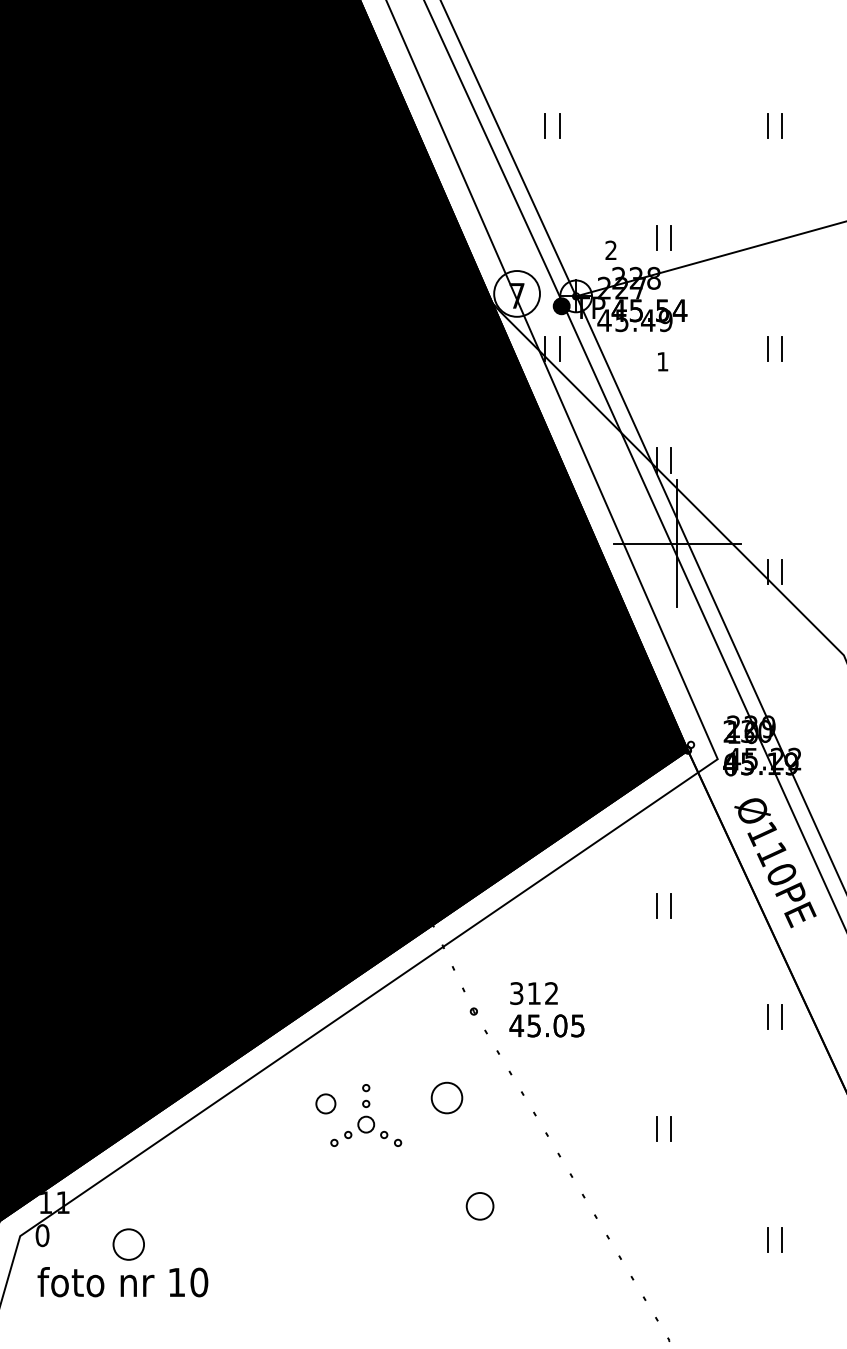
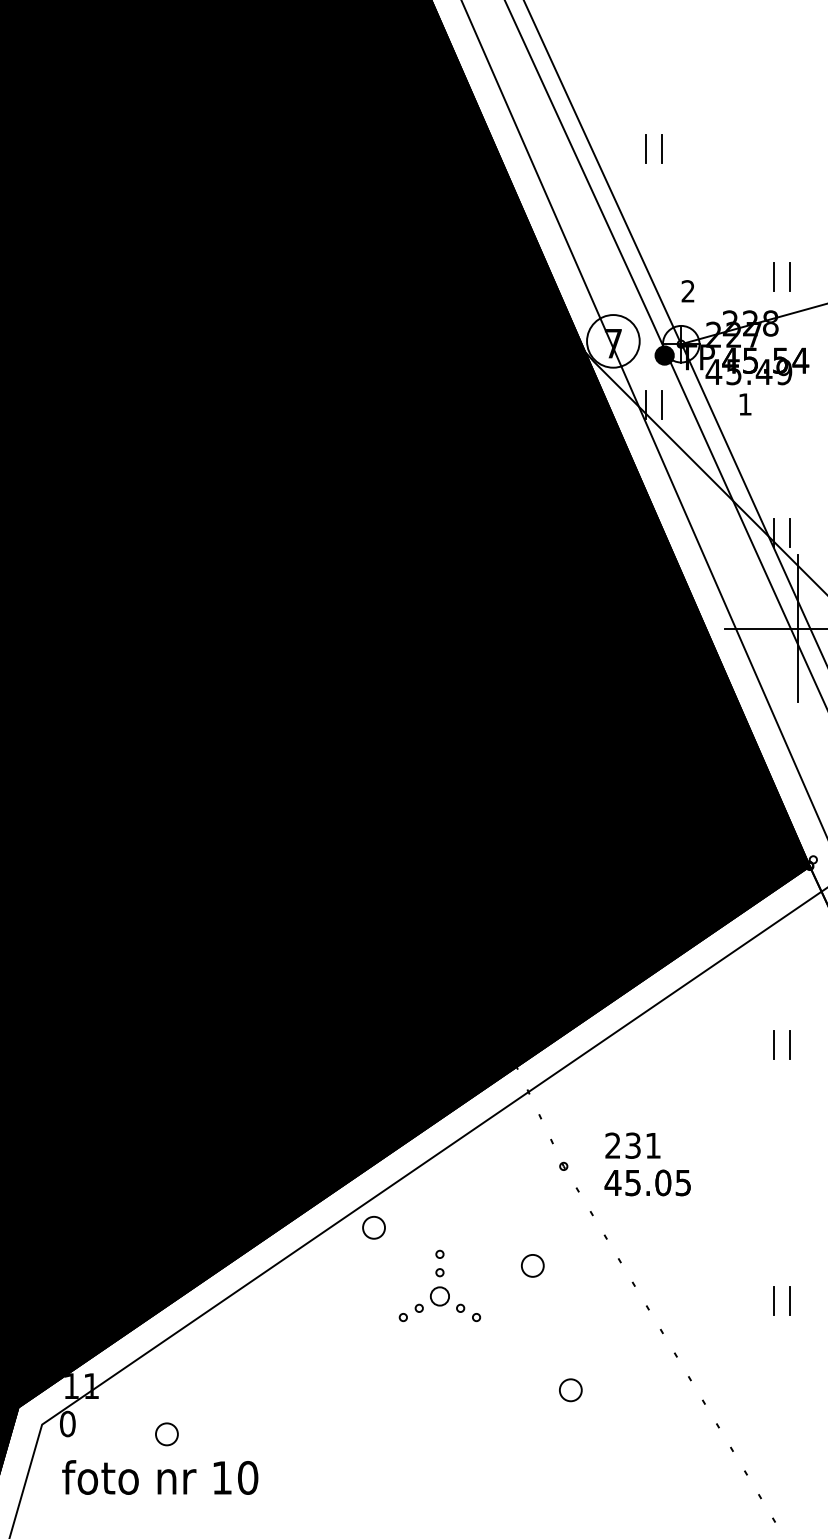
text: (610, 249) -> (687, 290), moved
text: (663, 361) -> (746, 404), moved
text: (533, 993) -> (632, 1145), 312 -> 231
circle: (446, 1097) -> (532, 1265), size x0.62
circle: (325, 1103) -> (373, 1227), moved
circle: (479, 1205) -> (570, 1389), size x0.71
circle: (128, 1244) -> (166, 1434), size x0.62

